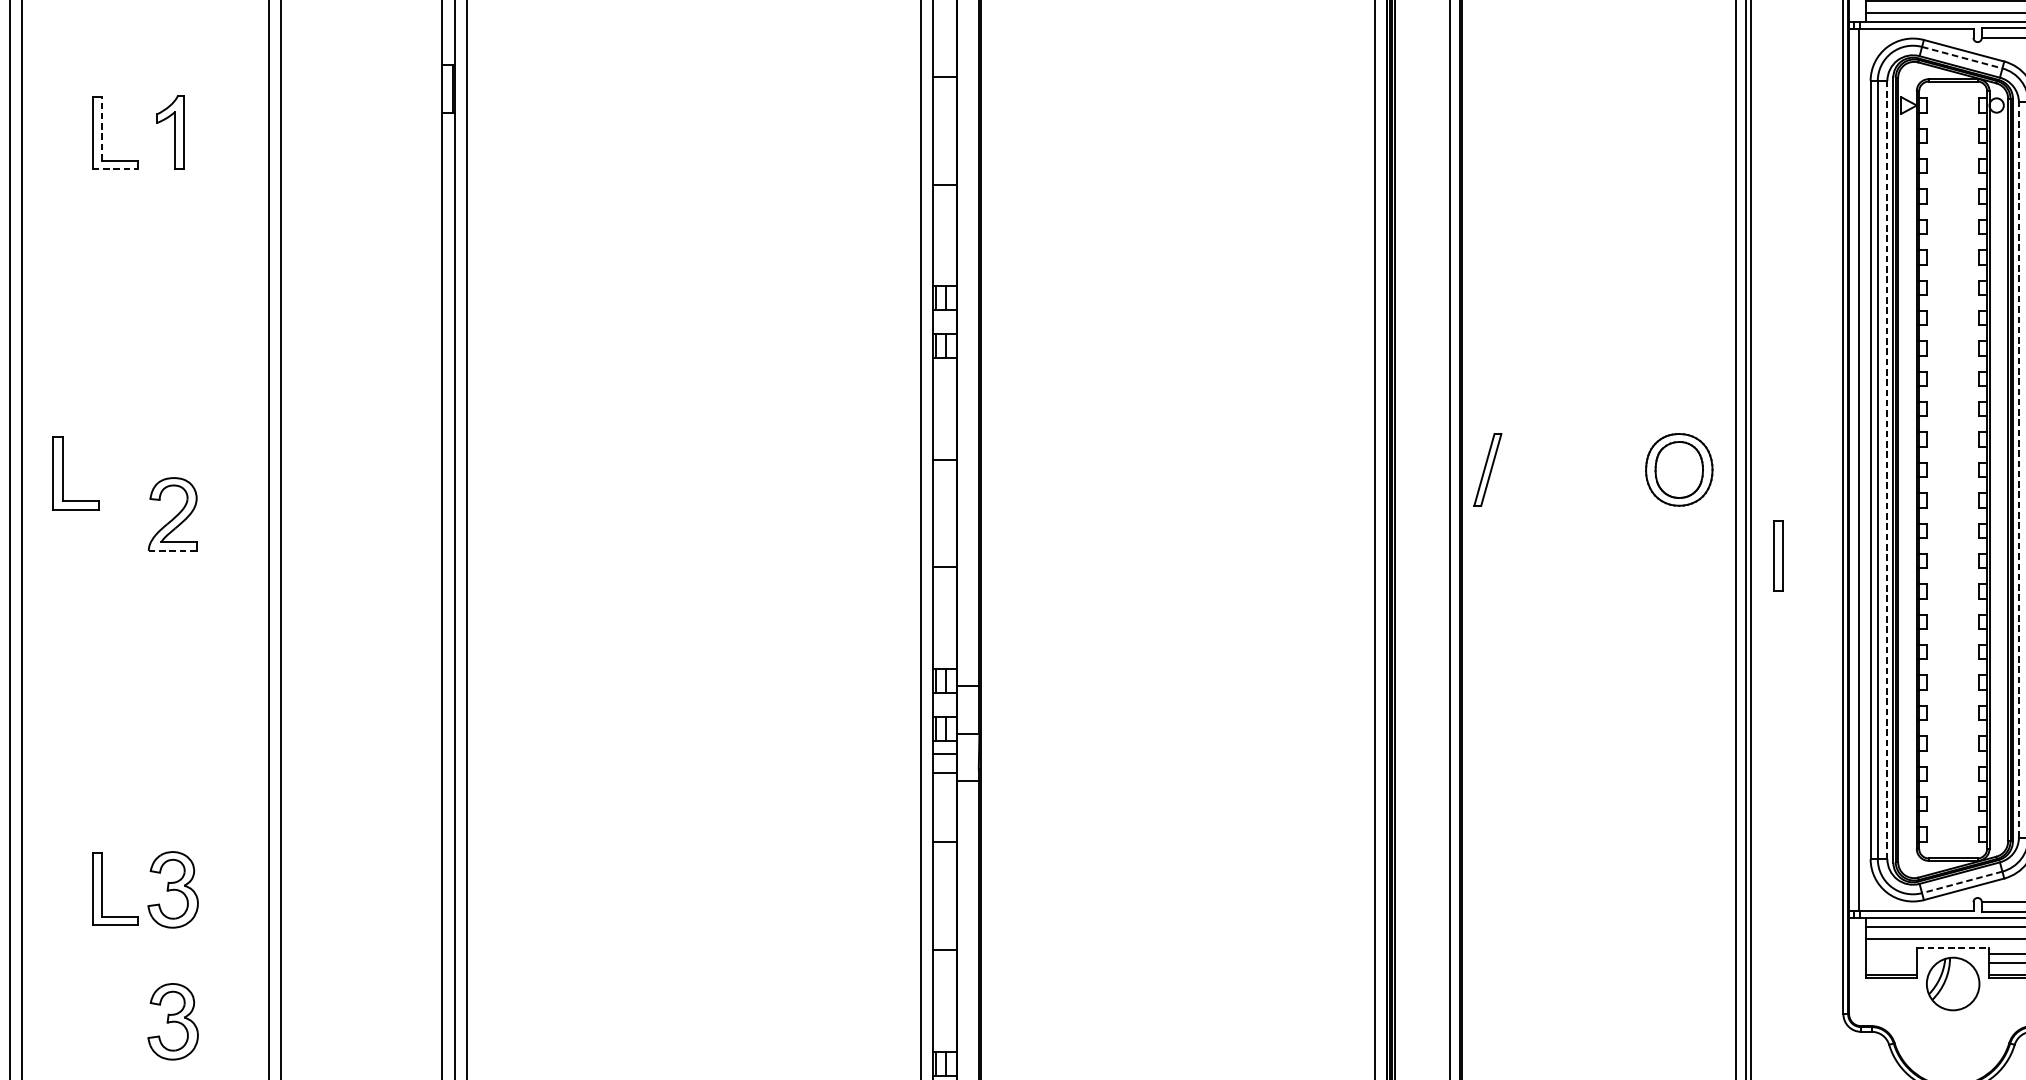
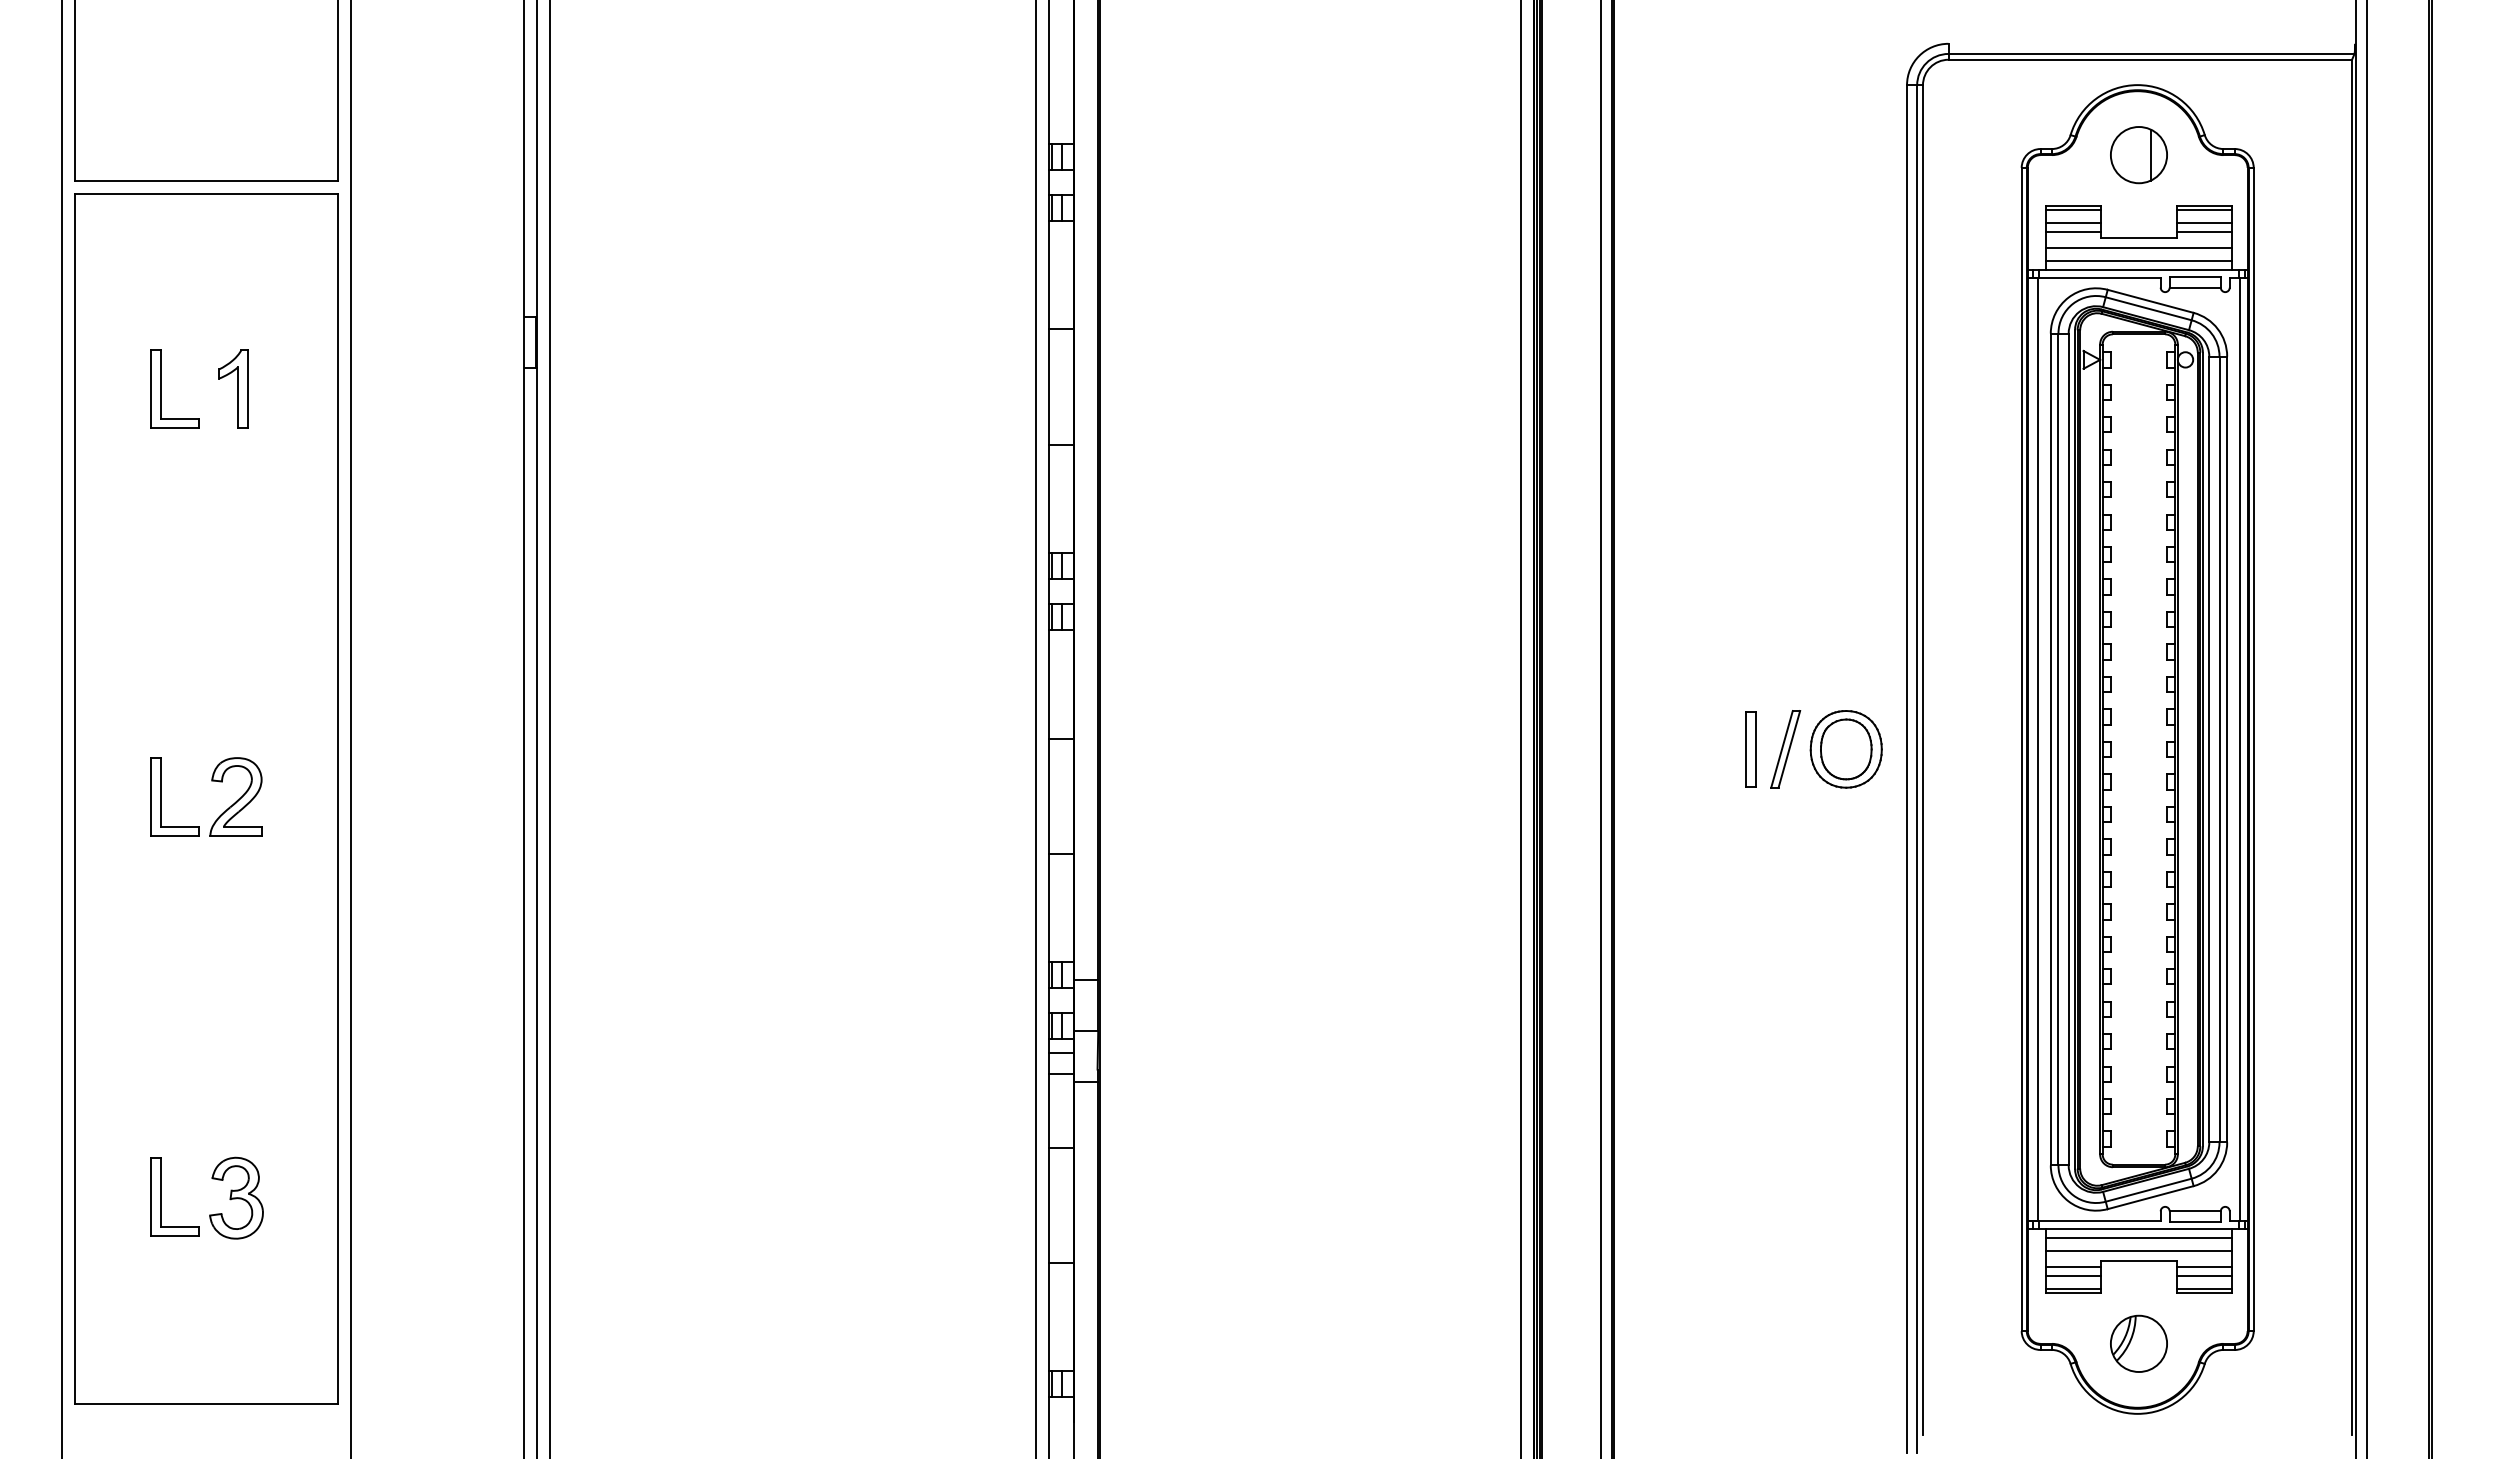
line: (1962, 57) -> (2149, 308), dashed -> solid
line: (102, 128) -> (160, 384), dashed -> solid
line: (116, 168) -> (175, 427), dashed -> solid
part: (1487, 470) -> (1785, 749), moved
line: (1887, 470) -> (2068, 749), dashed -> solid
line: (2019, 470) -> (2209, 749), dashed -> solid
part: (63, 472) -> (161, 796), moved
line: (173, 550) -> (236, 835), dashed -> solid
part: (1777, 556) -> (1750, 749), moved
line: (1962, 882) -> (2148, 1190), dashed -> solid
line: (1953, 948) -> (2139, 1260), dashed -> solid
line: (1890, 954) -> (2072, 1267), added
line: (1890, 963) -> (2072, 1276), added
part: (1952, 983) -> (2138, 1343), moved
part: (173, 1021) -> (236, 1338), removed

